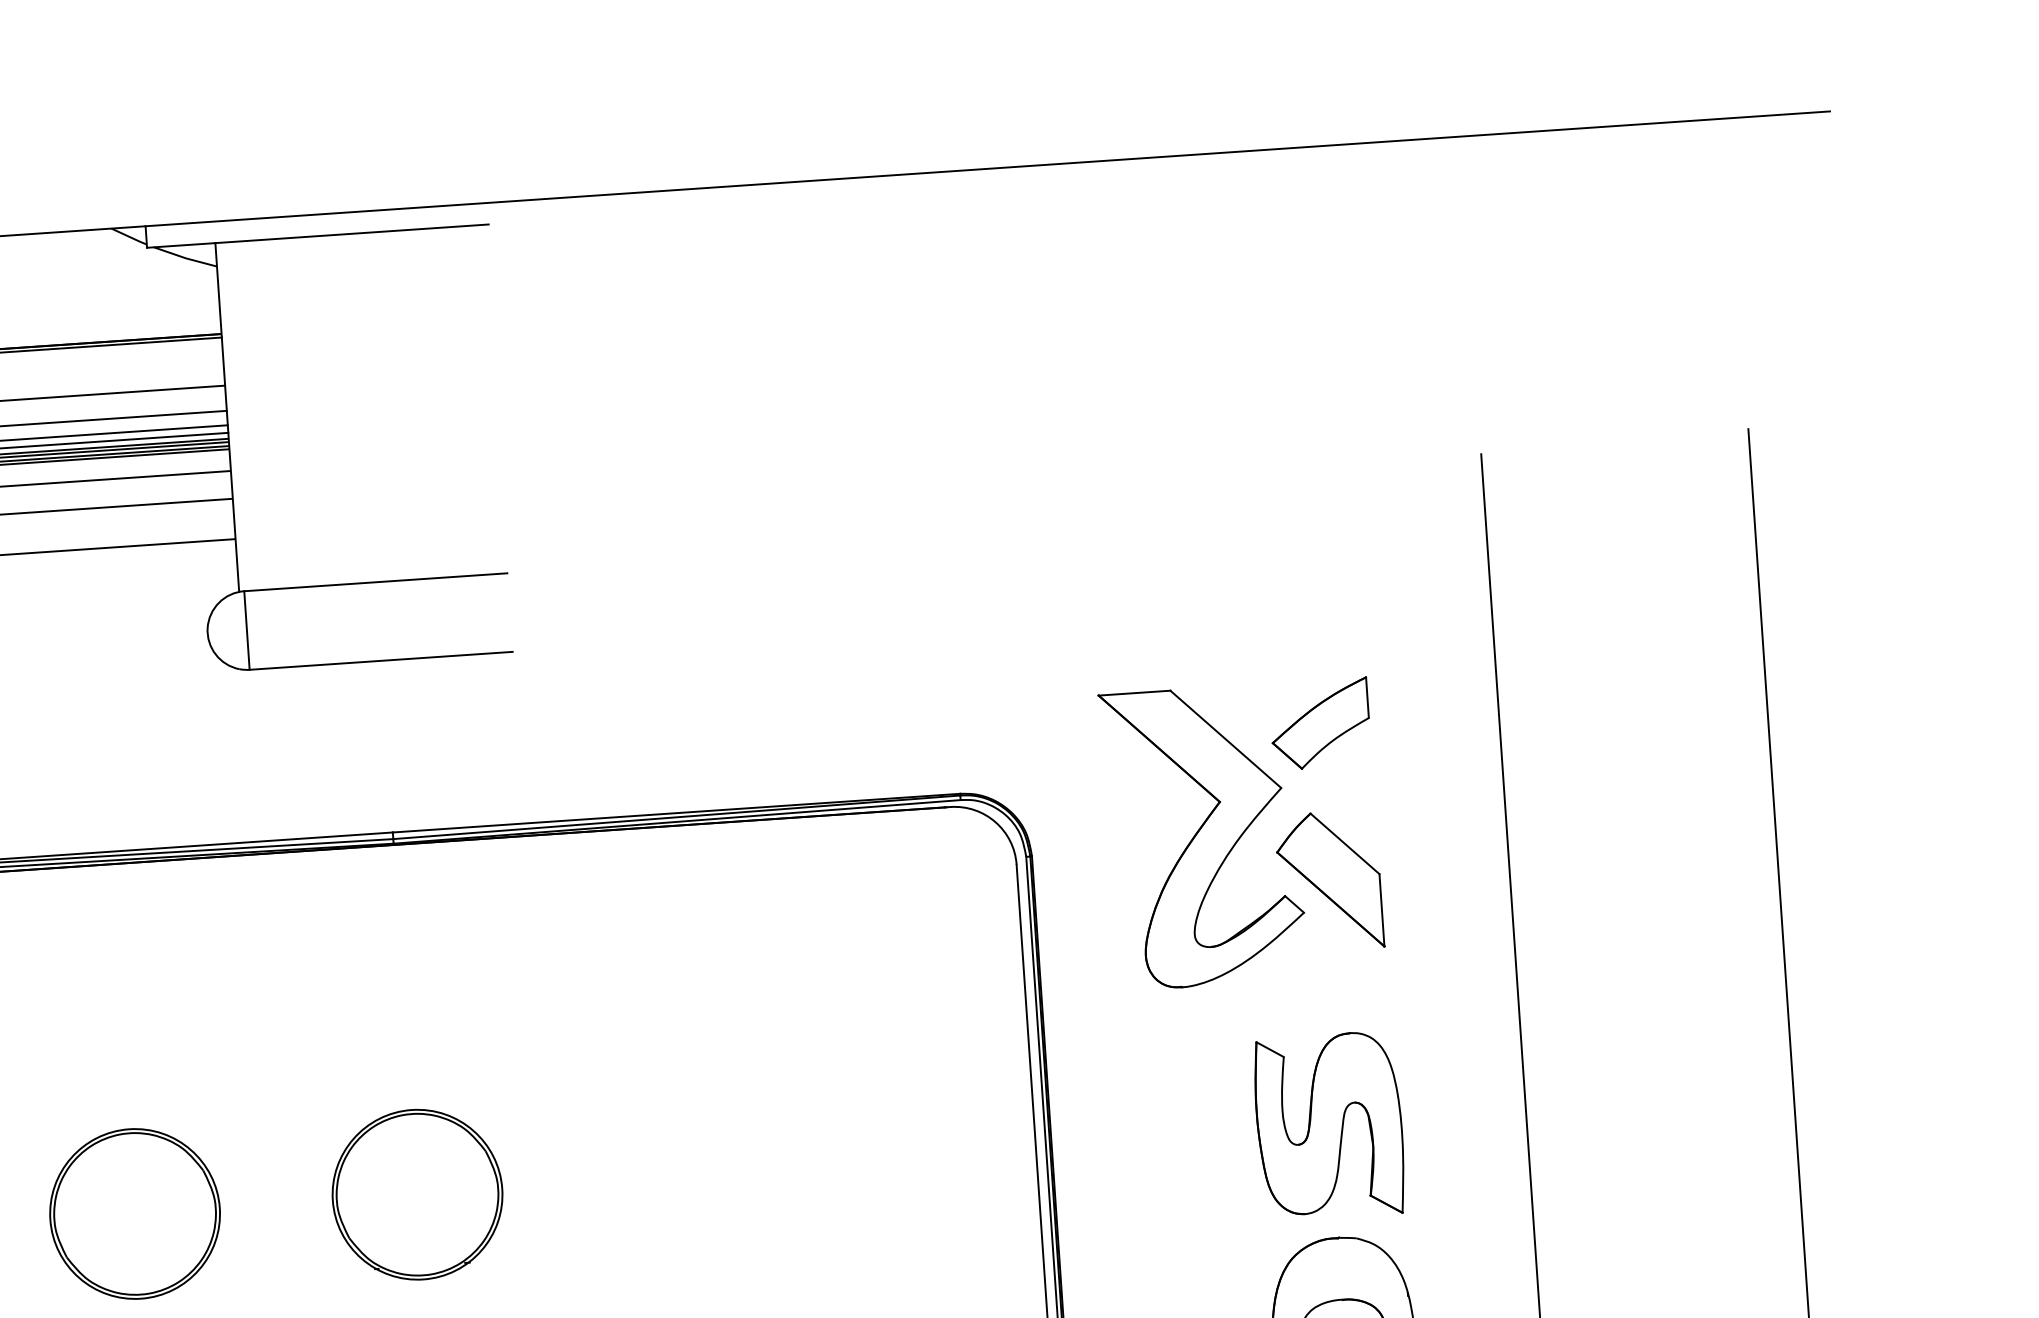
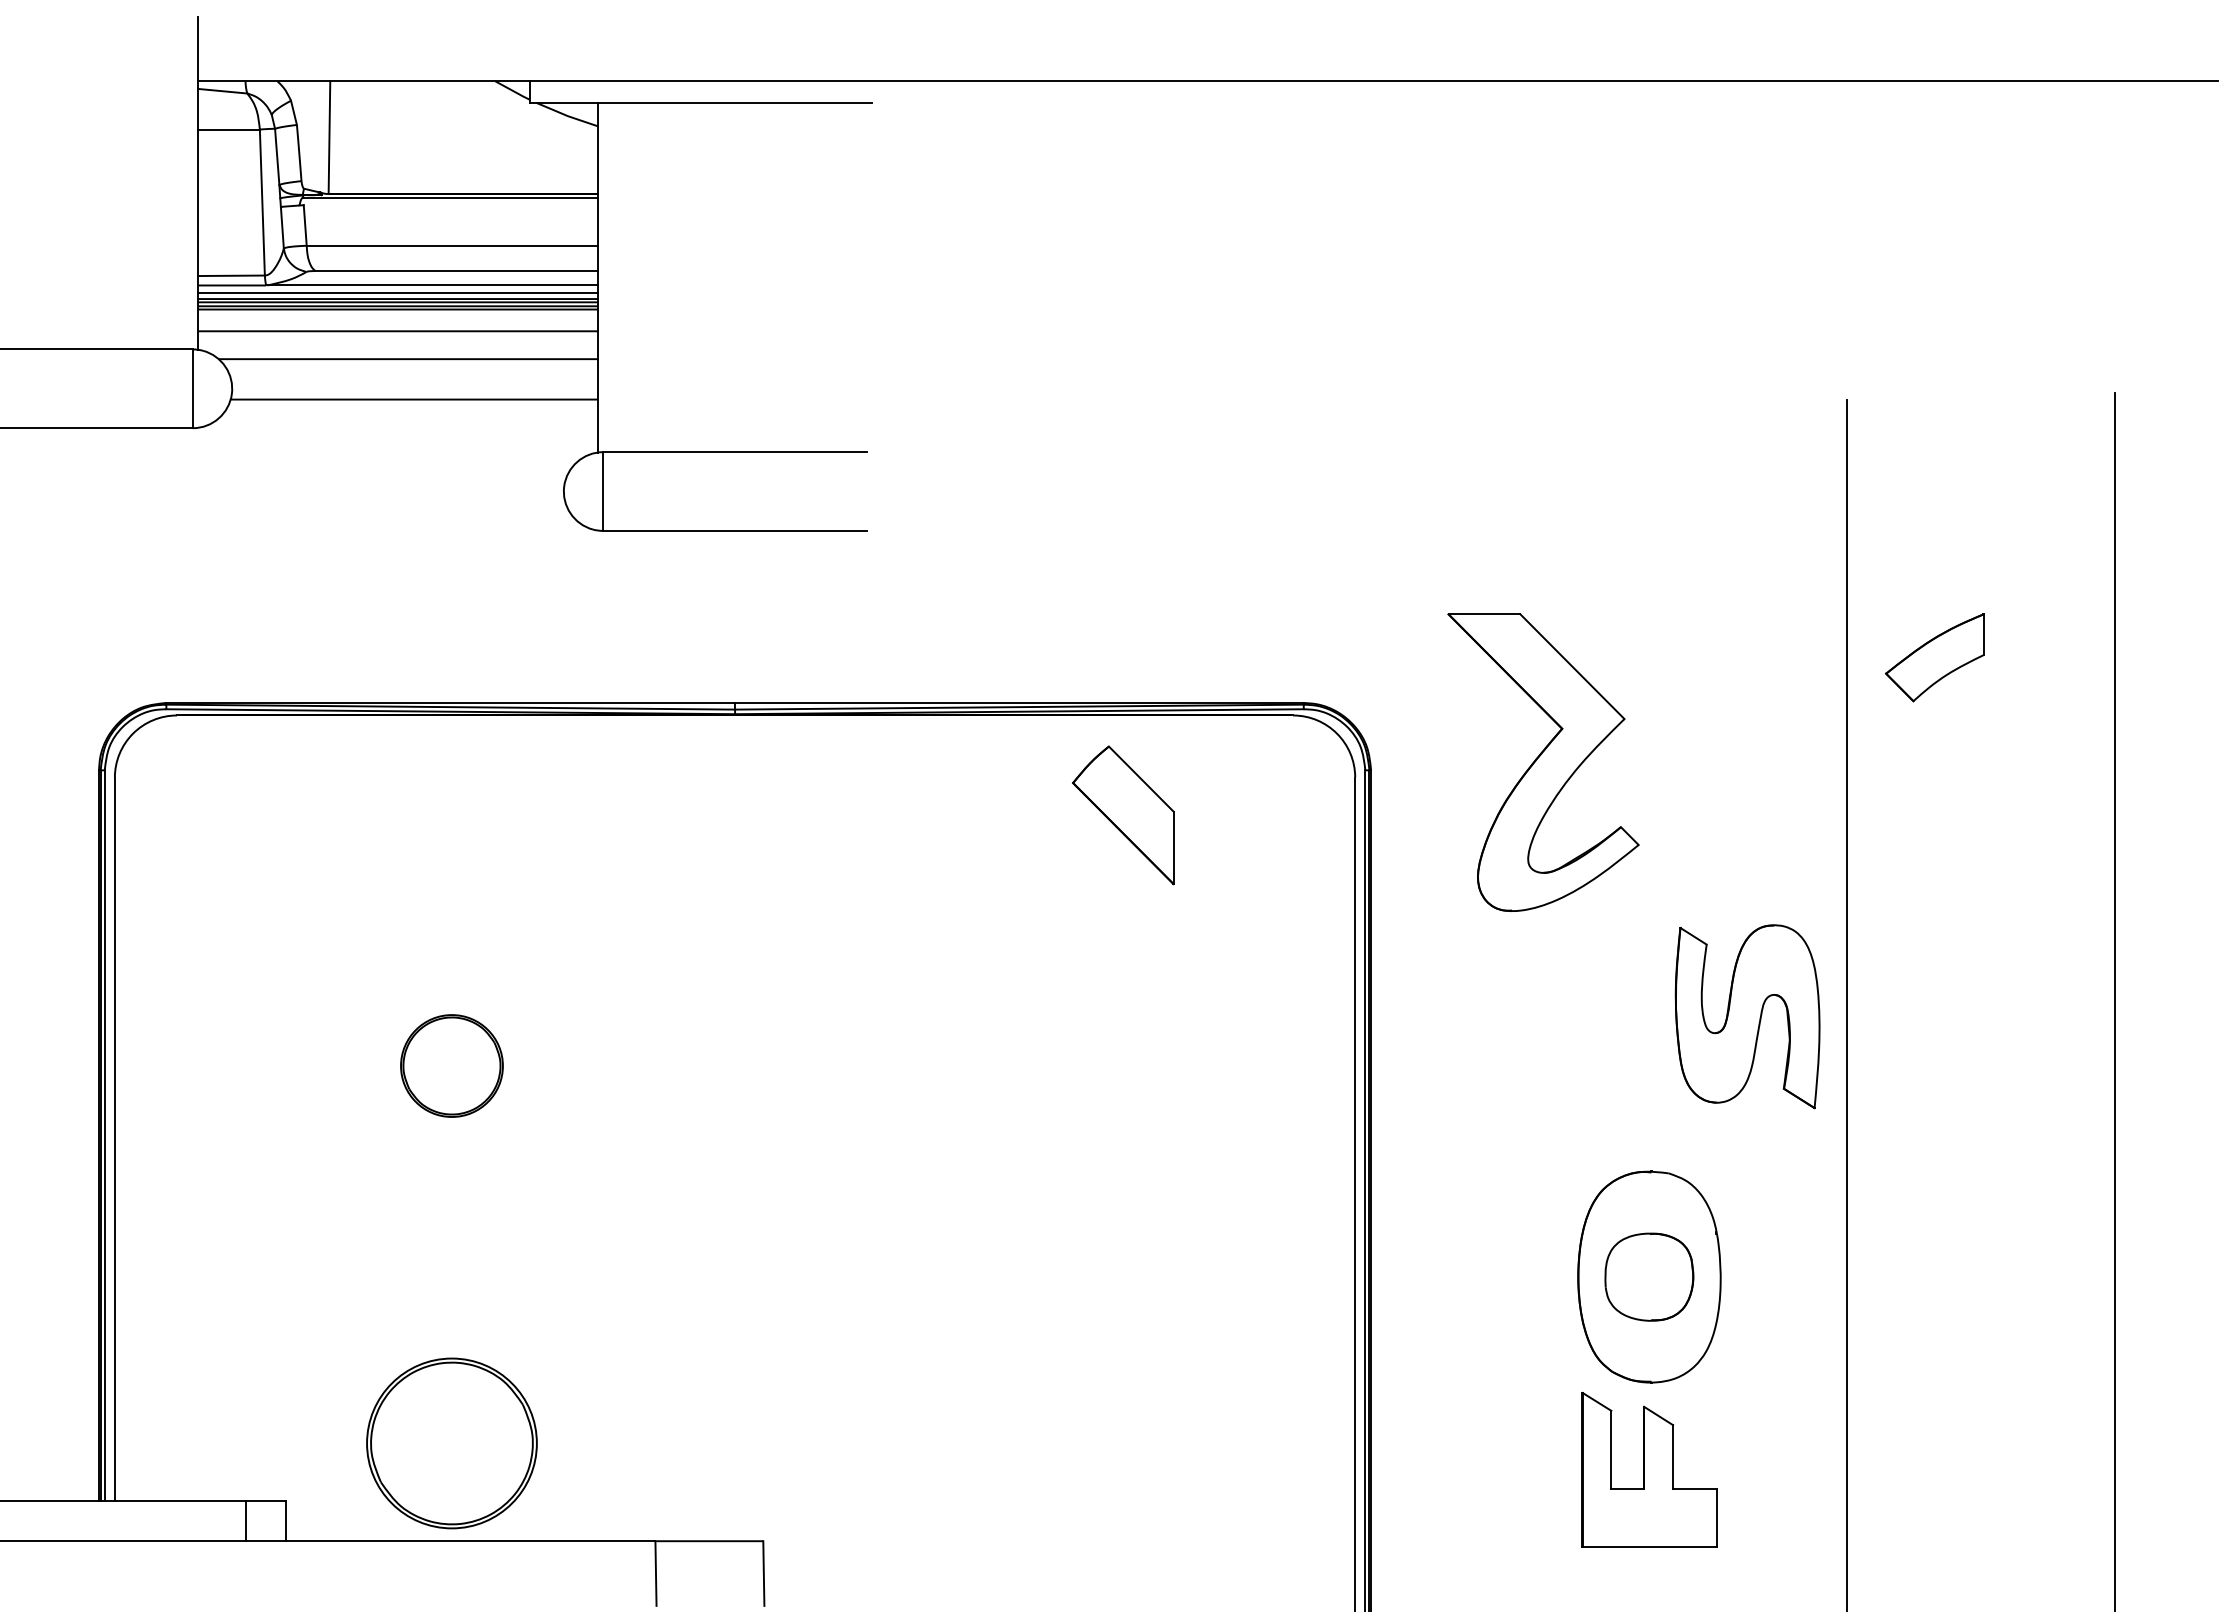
part: (1320, 723) -> (1934, 657), moved
part: (1329, 881) -> (1123, 815), moved
part: (1329, 1126) -> (1747, 1016), moved
part: (416, 1194) -> (734, 1065), removed
part: (134, 1213) -> (451, 1065), size x0.6

